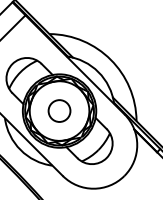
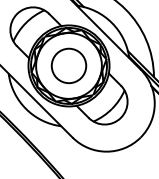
circle: (59, 110) -> (68, 65), size x1.43

